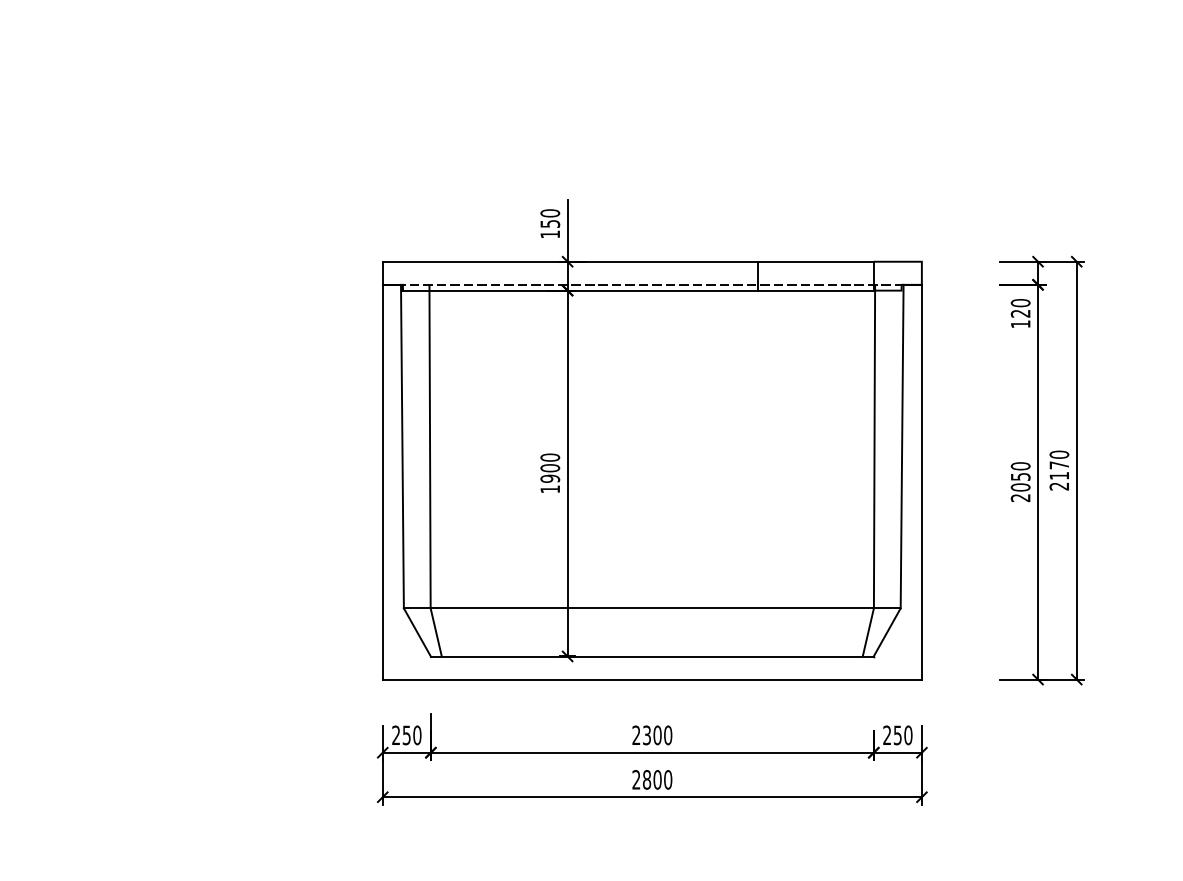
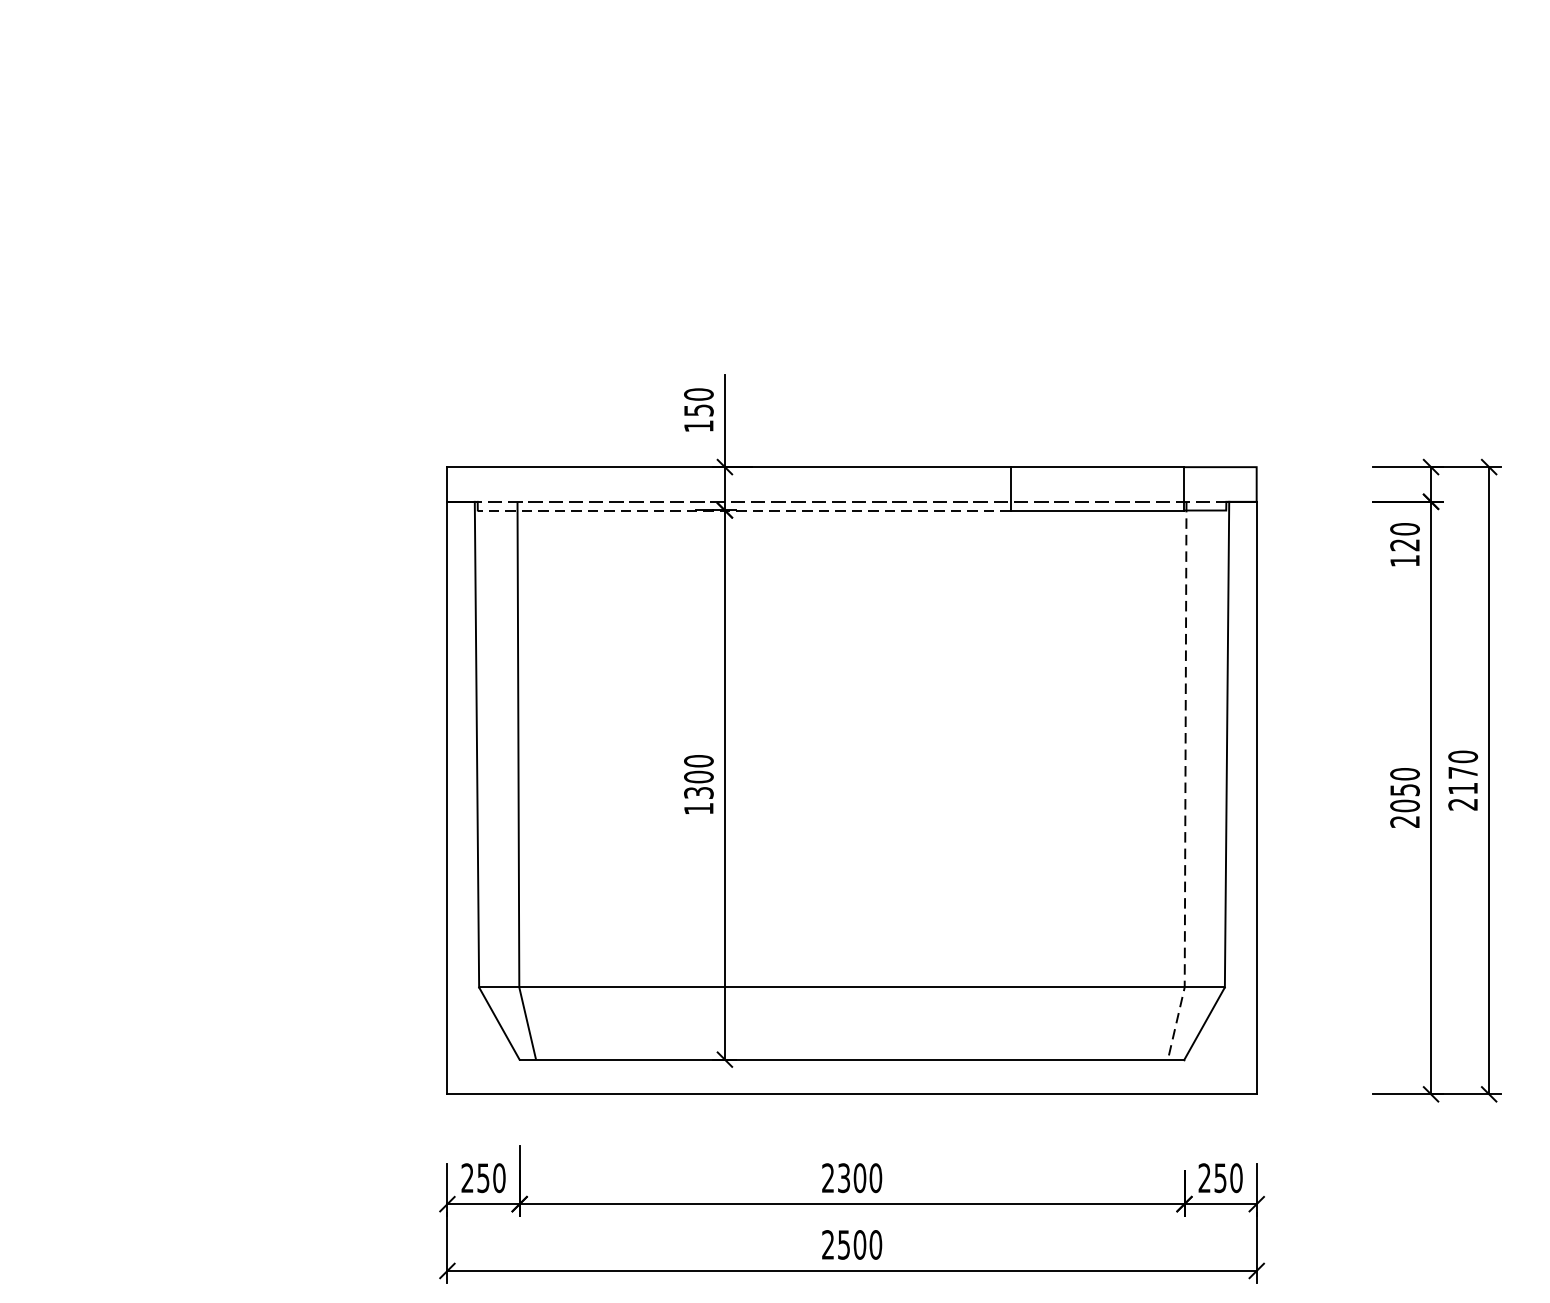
line: (580, 290) -> (744, 510), solid -> dashed
line: (874, 472) -> (1185, 783), solid -> dashed
text: (549, 478) -> (697, 792), 1900 -> 1300
text: (647, 779) -> (844, 1244), 2800 -> 2500

